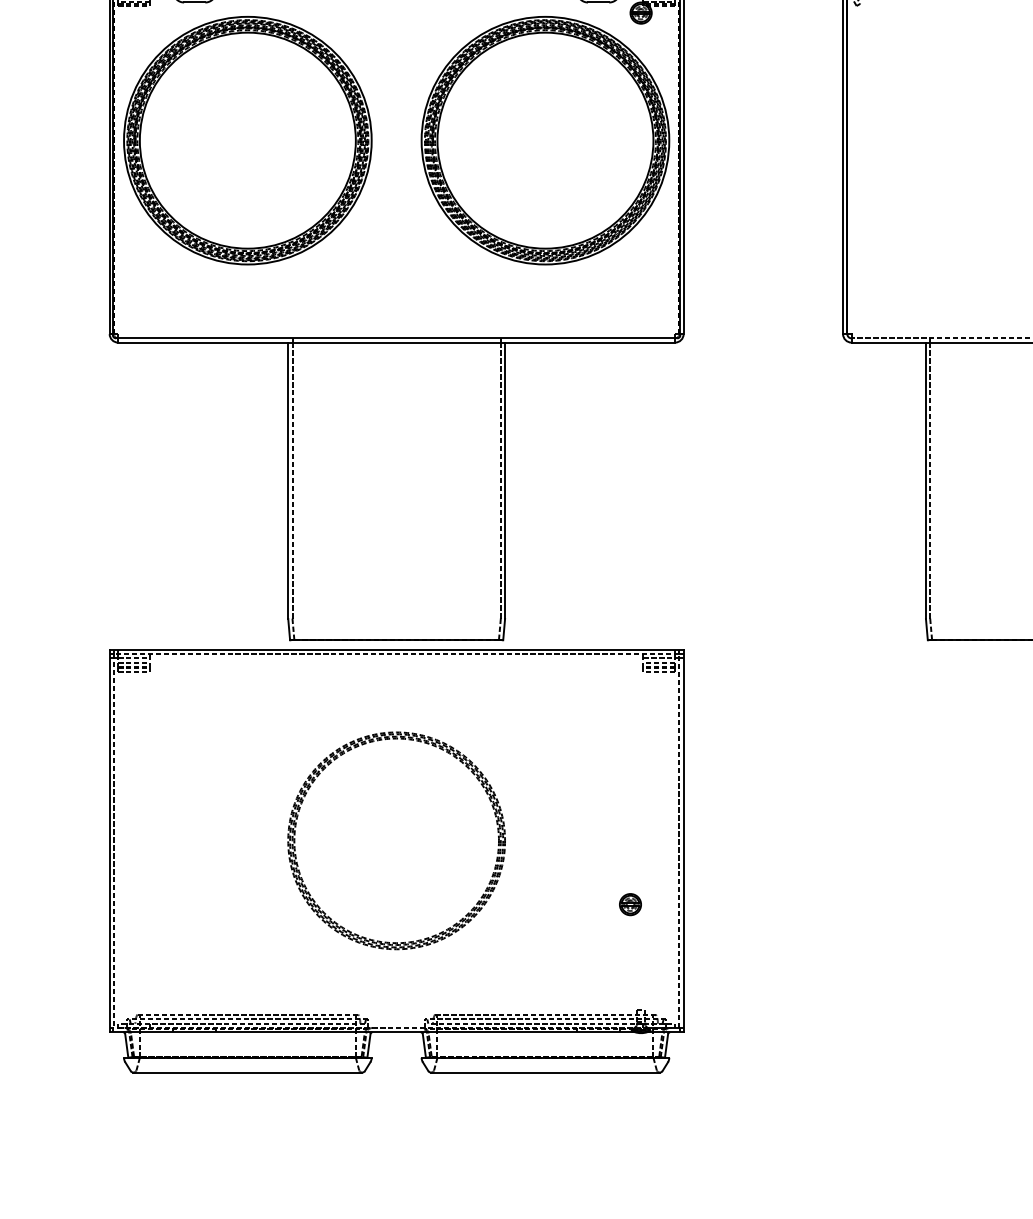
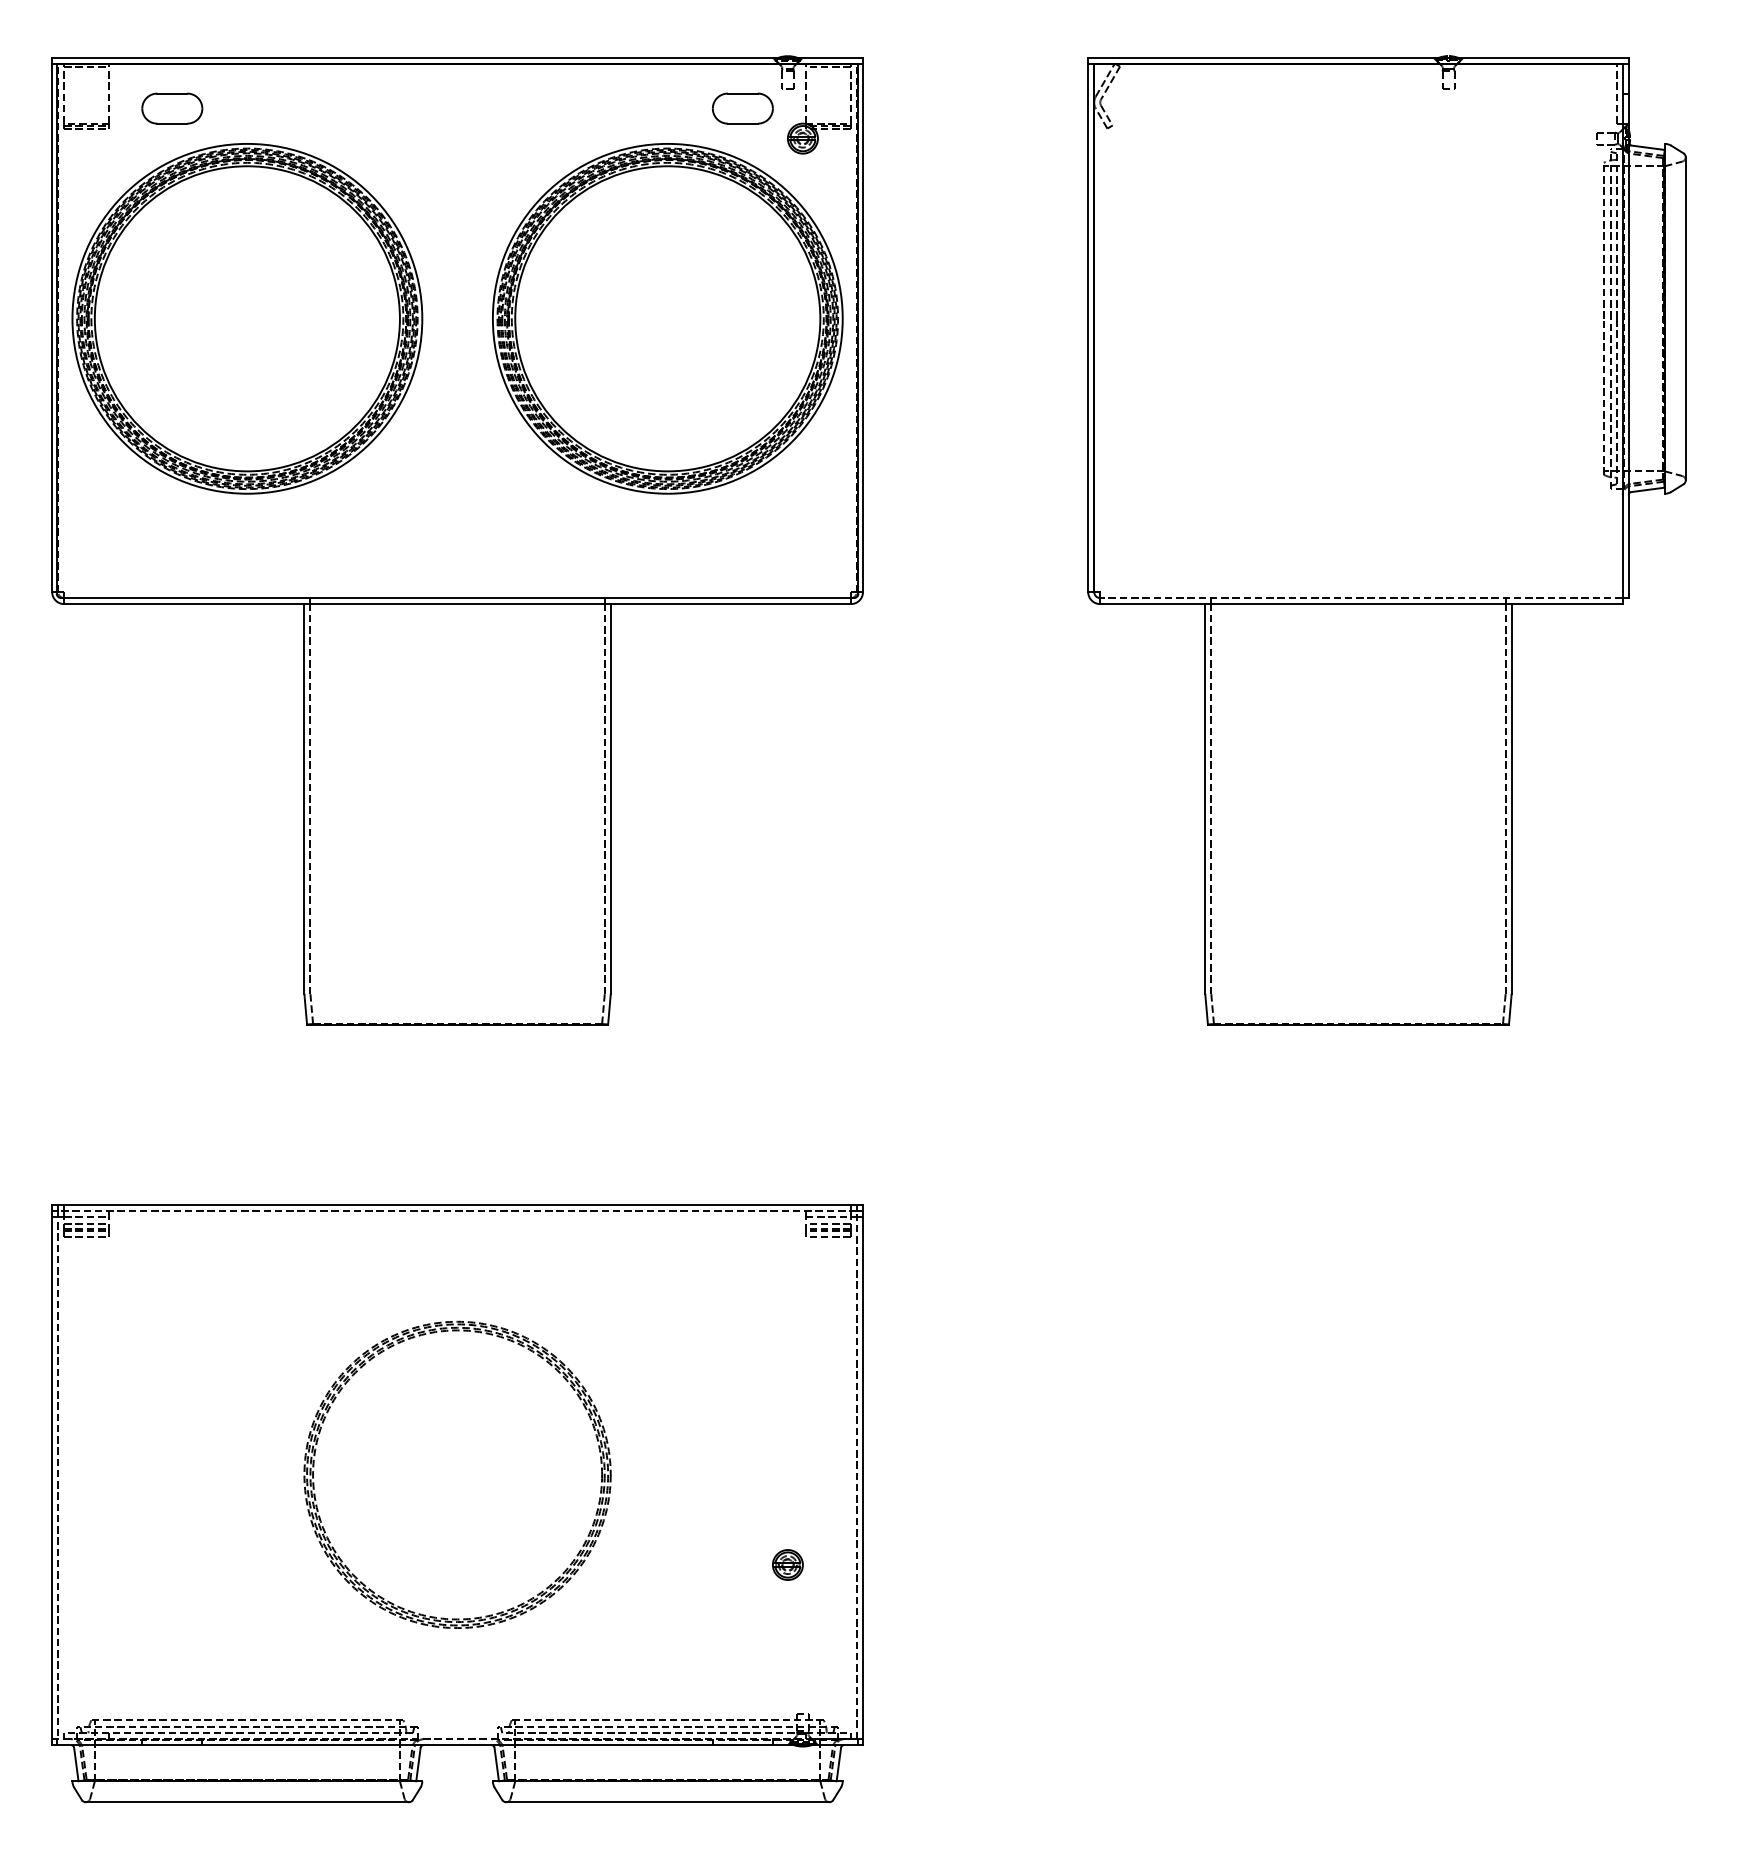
part: (396, 861) -> (457, 1503), moved

